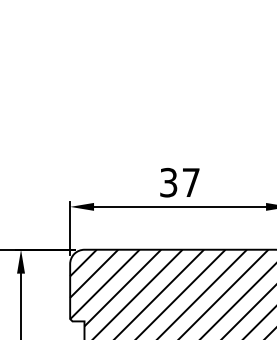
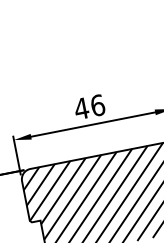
text: (179, 182) -> (89, 107), 37 -> 46

